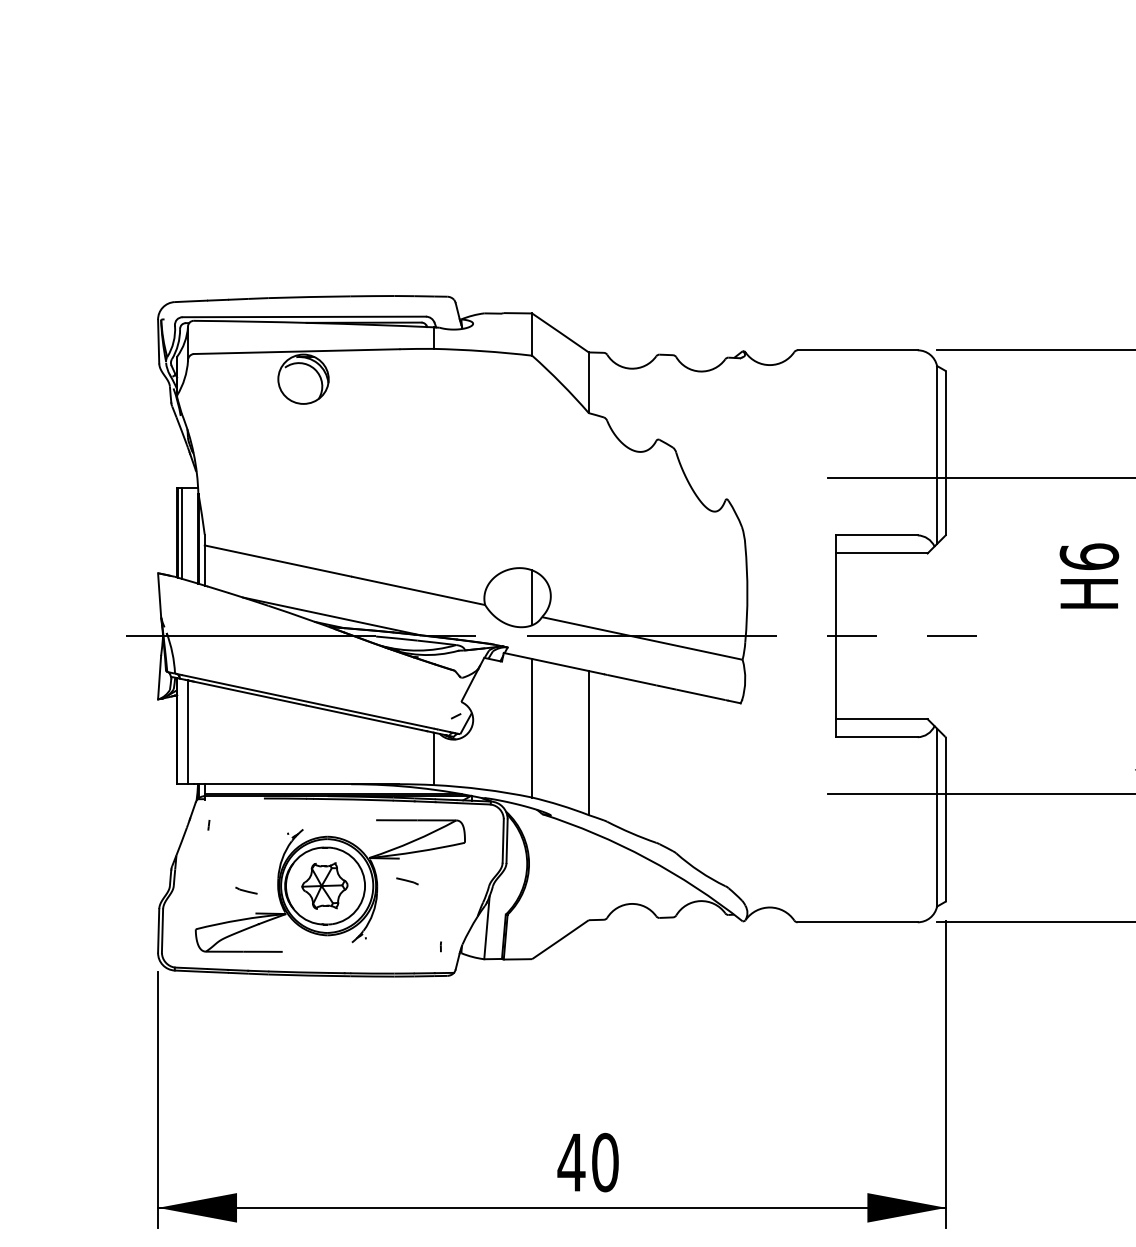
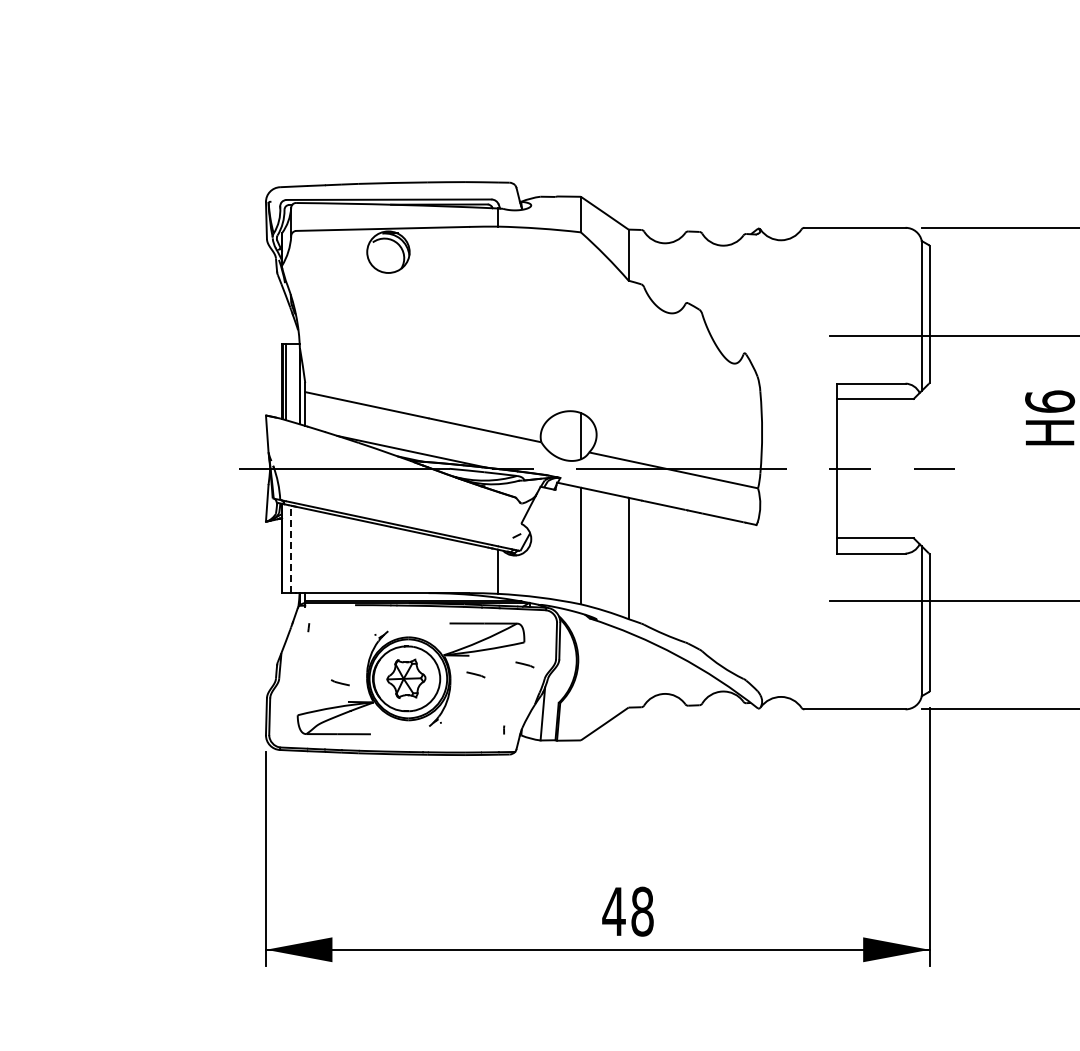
line: (188, 732) -> (291, 549), solid -> dashed
line: (465, 868) -> (524, 664), added
text: (605, 1162) -> (642, 911), 40 -> 48

